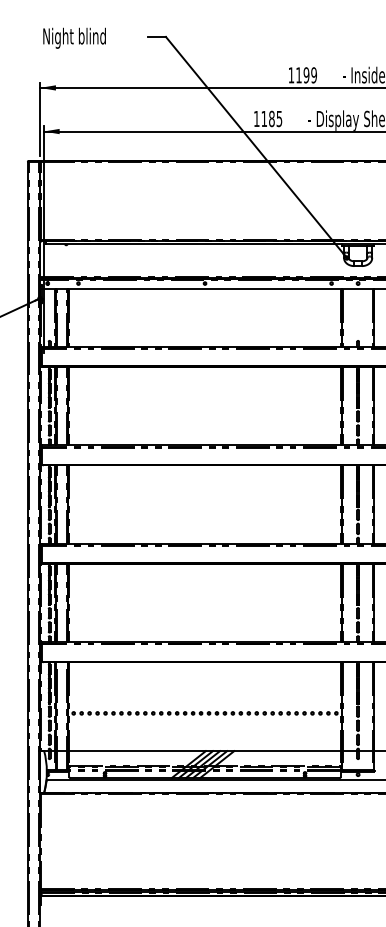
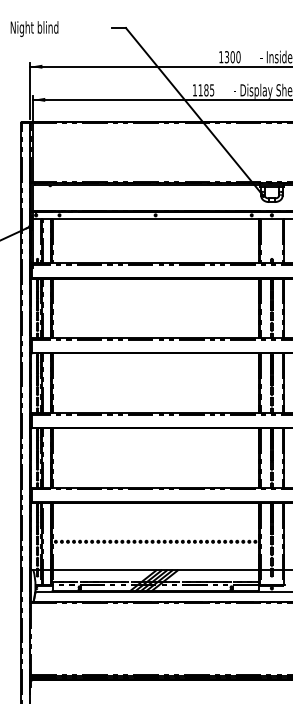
text: (74, 37) -> (34, 28), moved
text: (306, 75) -> (232, 57), 1199 -> 1300

